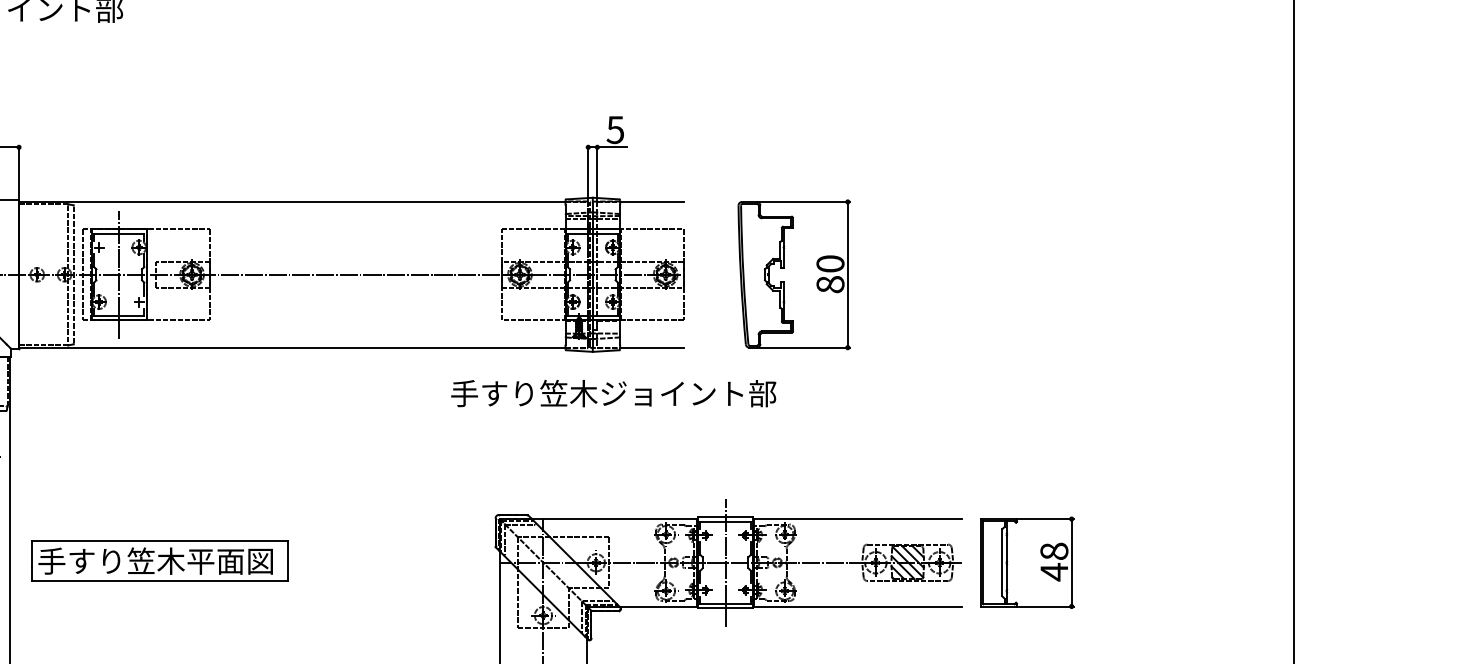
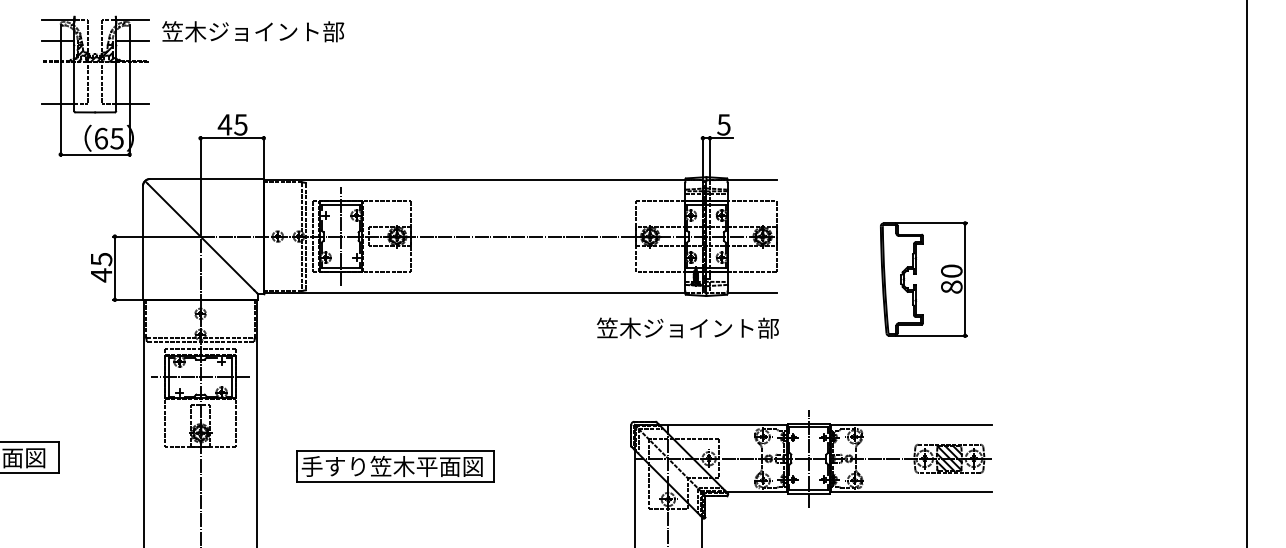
part: (793, 274) -> (923, 279), moved
text: (612, 392) -> (721, 327), 手すり笠木ジョイント部 -> 笠木ジョイント部
part: (159, 561) -> (395, 466), moved
part: (1027, 562) -> (1041, 458), removed

